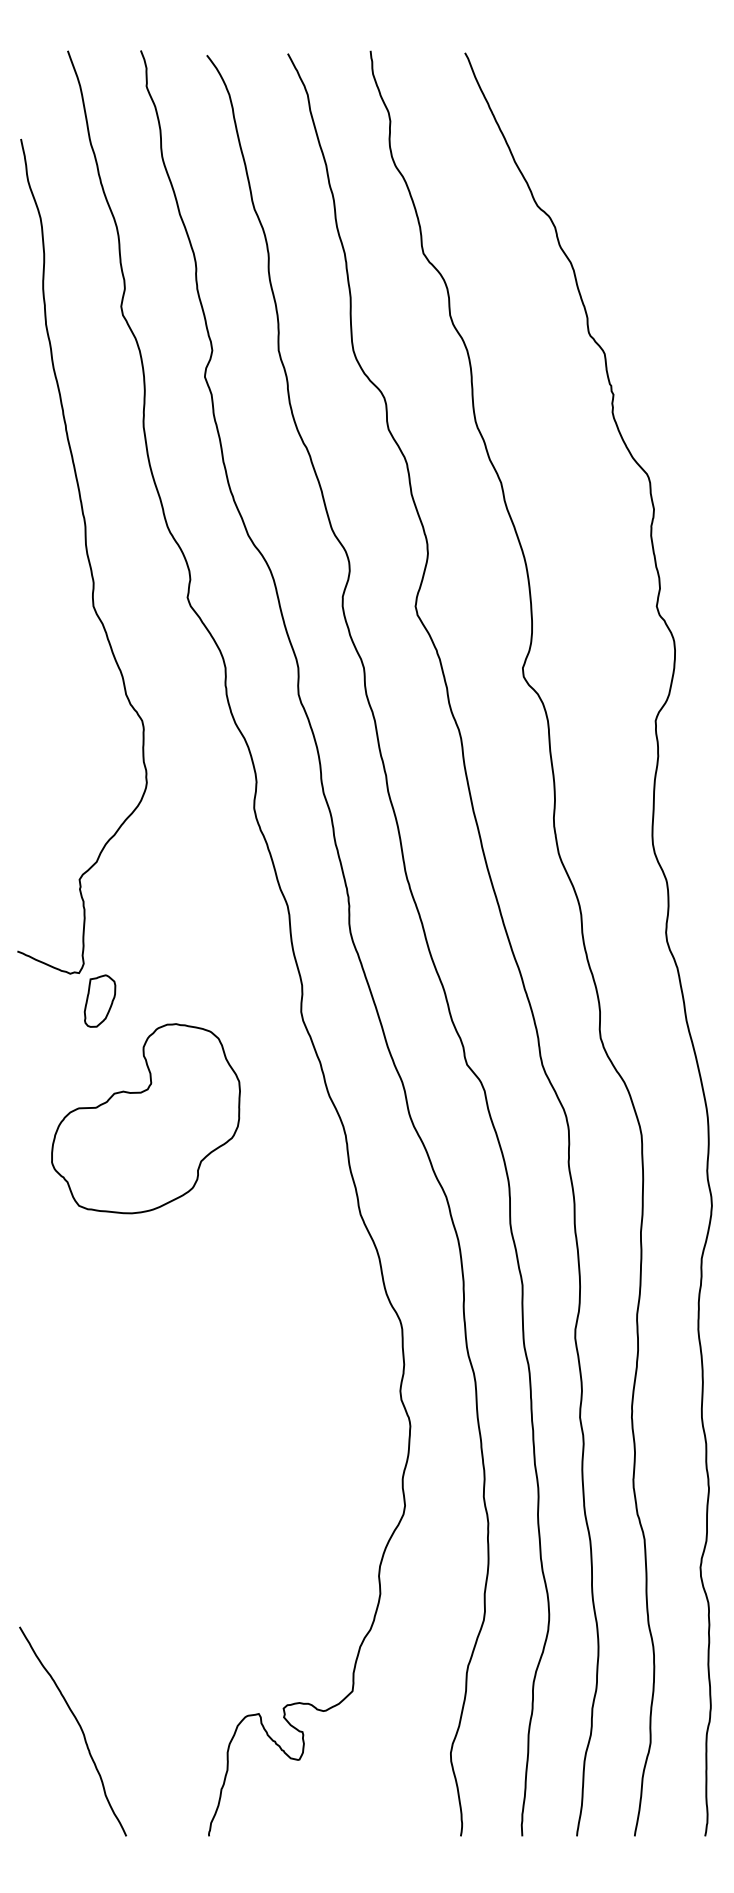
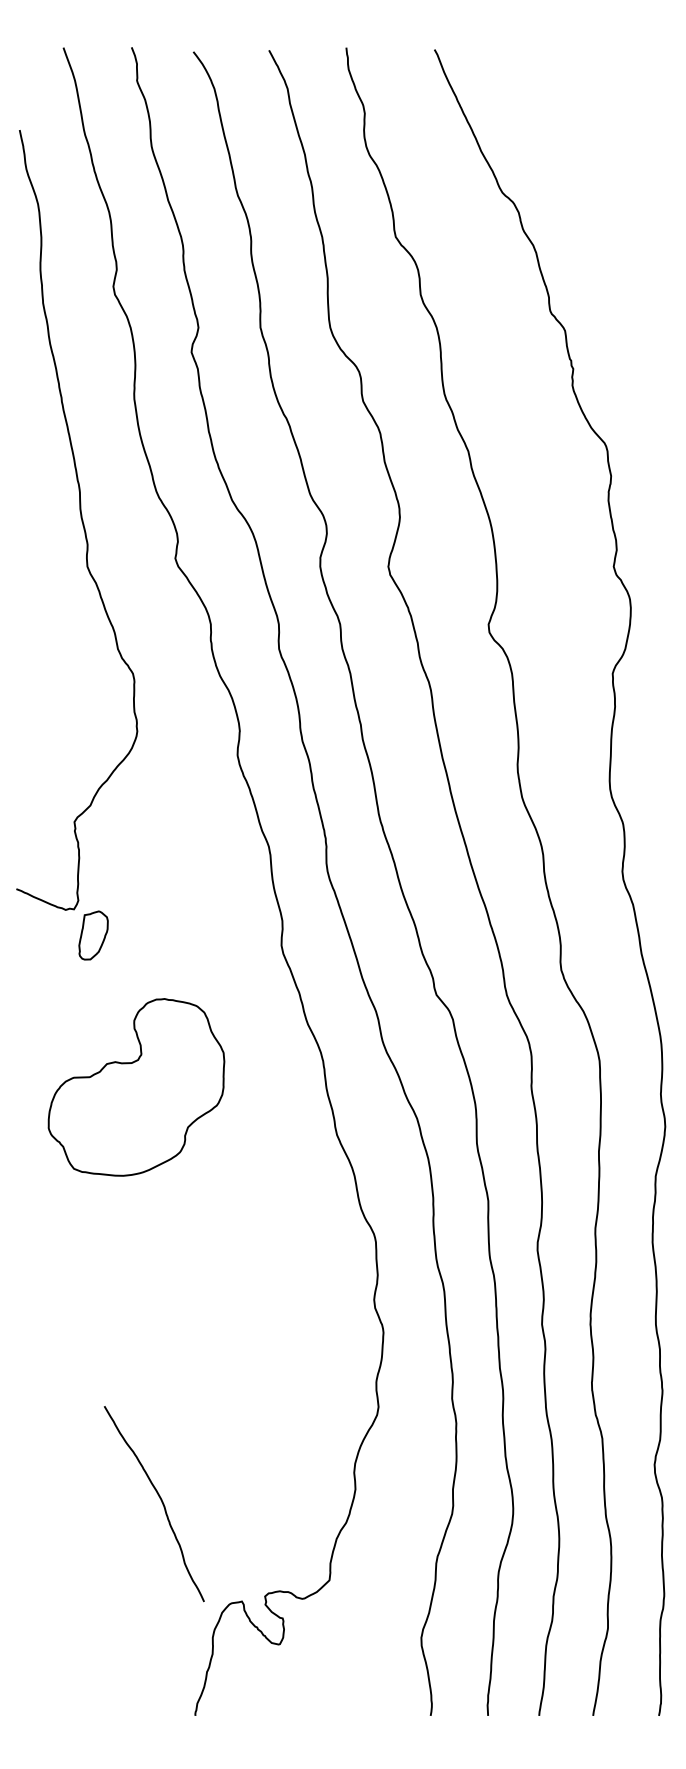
part: (145, 1118) -> (136, 1087), moved
curve: (79, 1727) -> (160, 1500), moved

